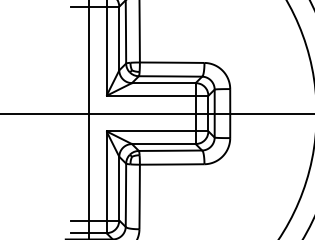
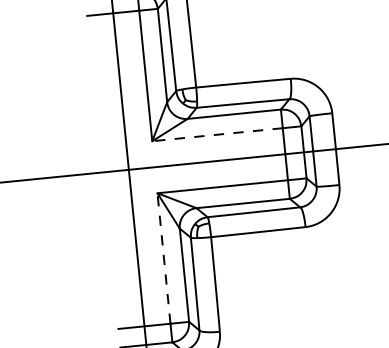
line: (151, 95) -> (217, 134), solid -> dashed
line: (106, 175) -> (163, 257), solid -> dashed

